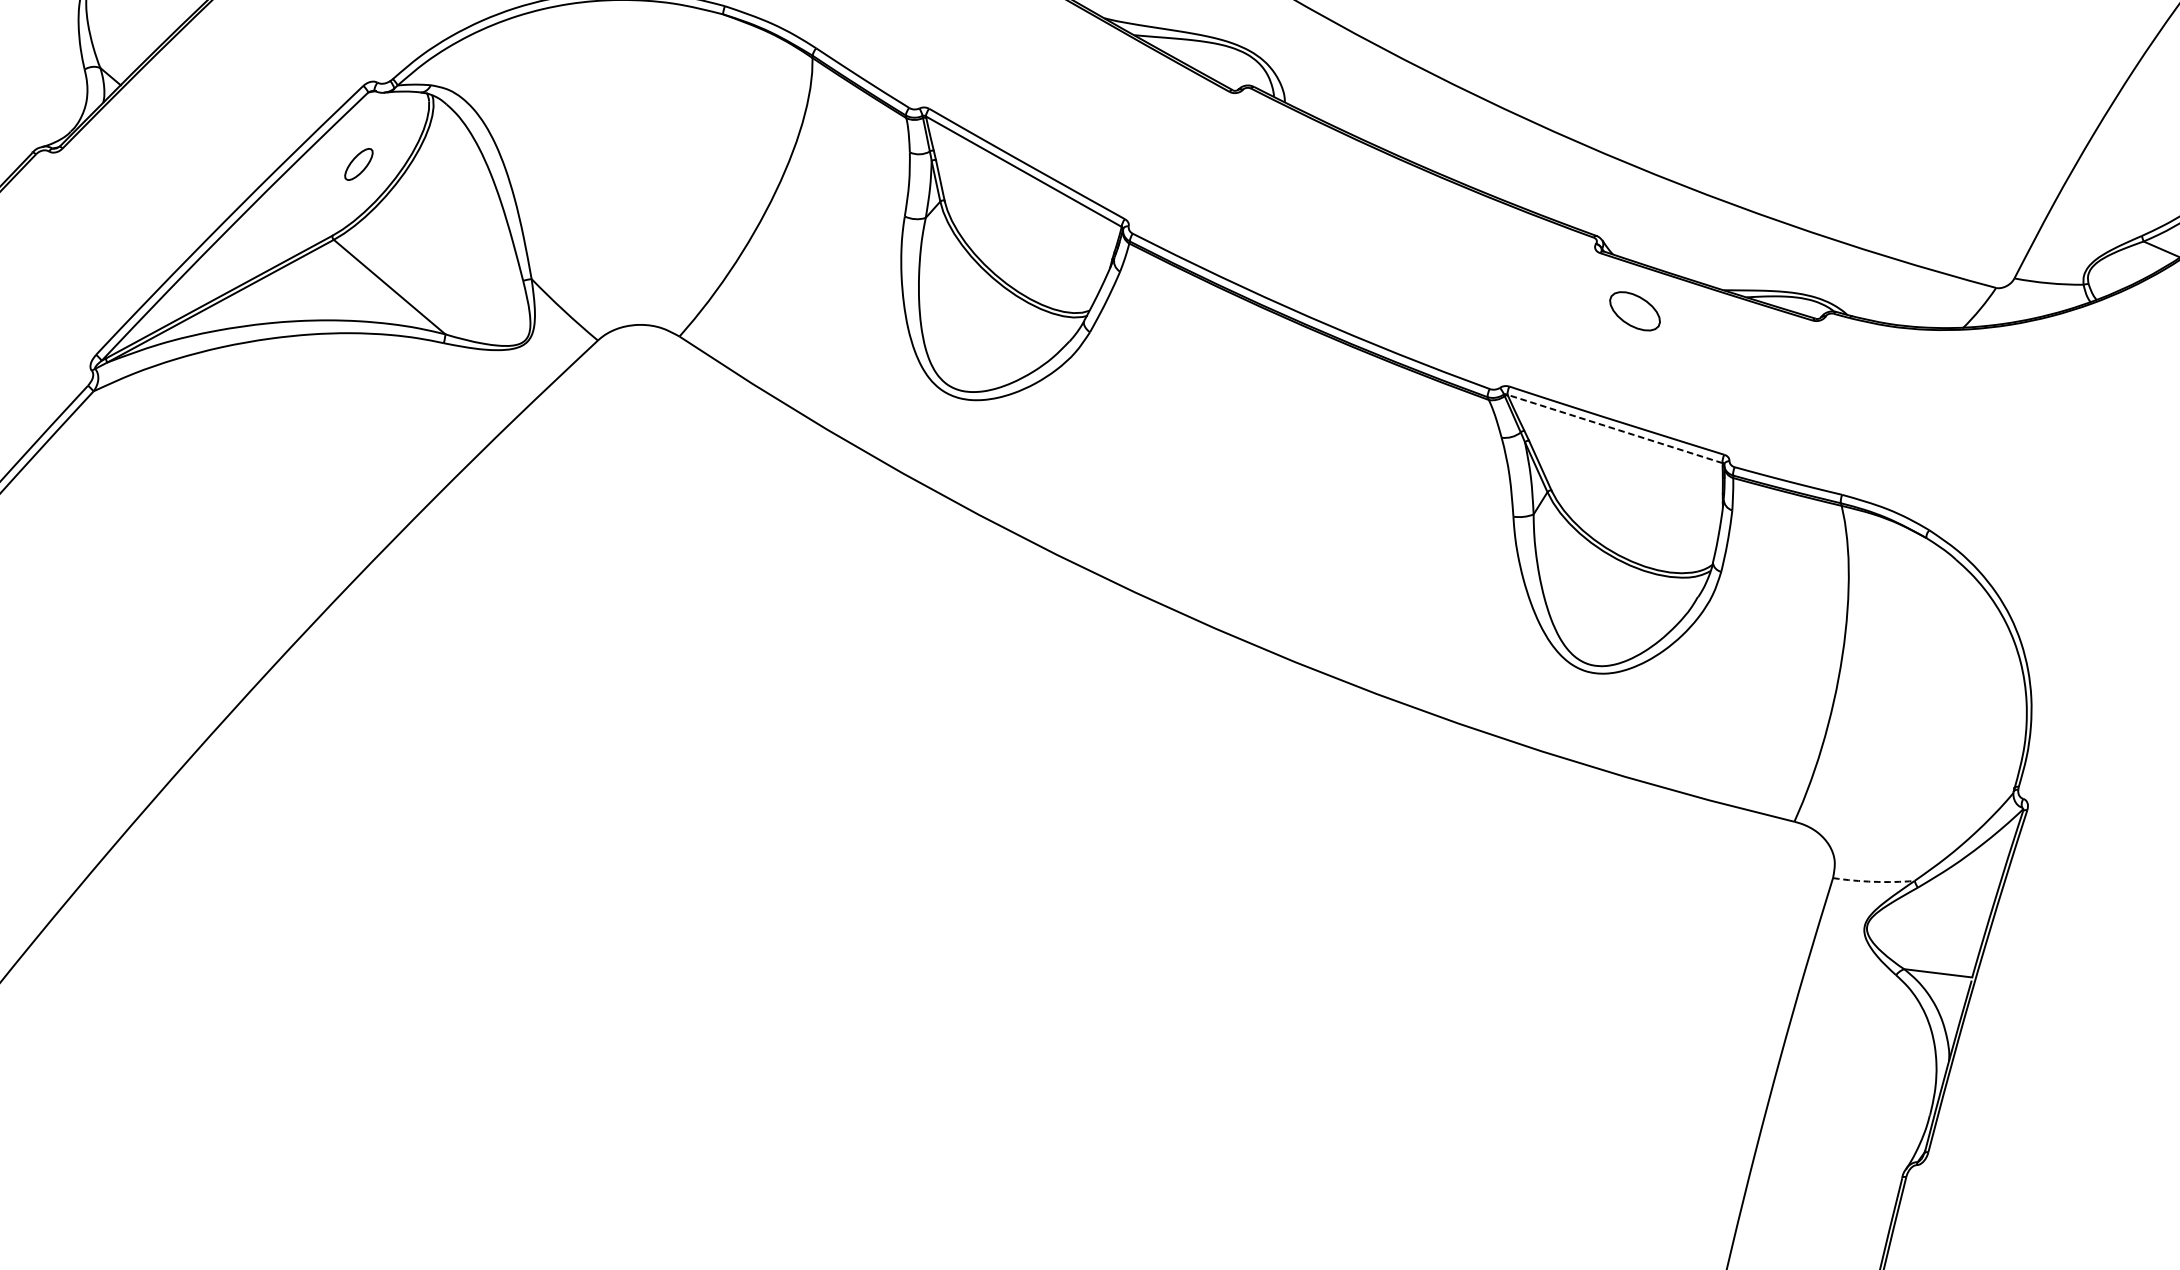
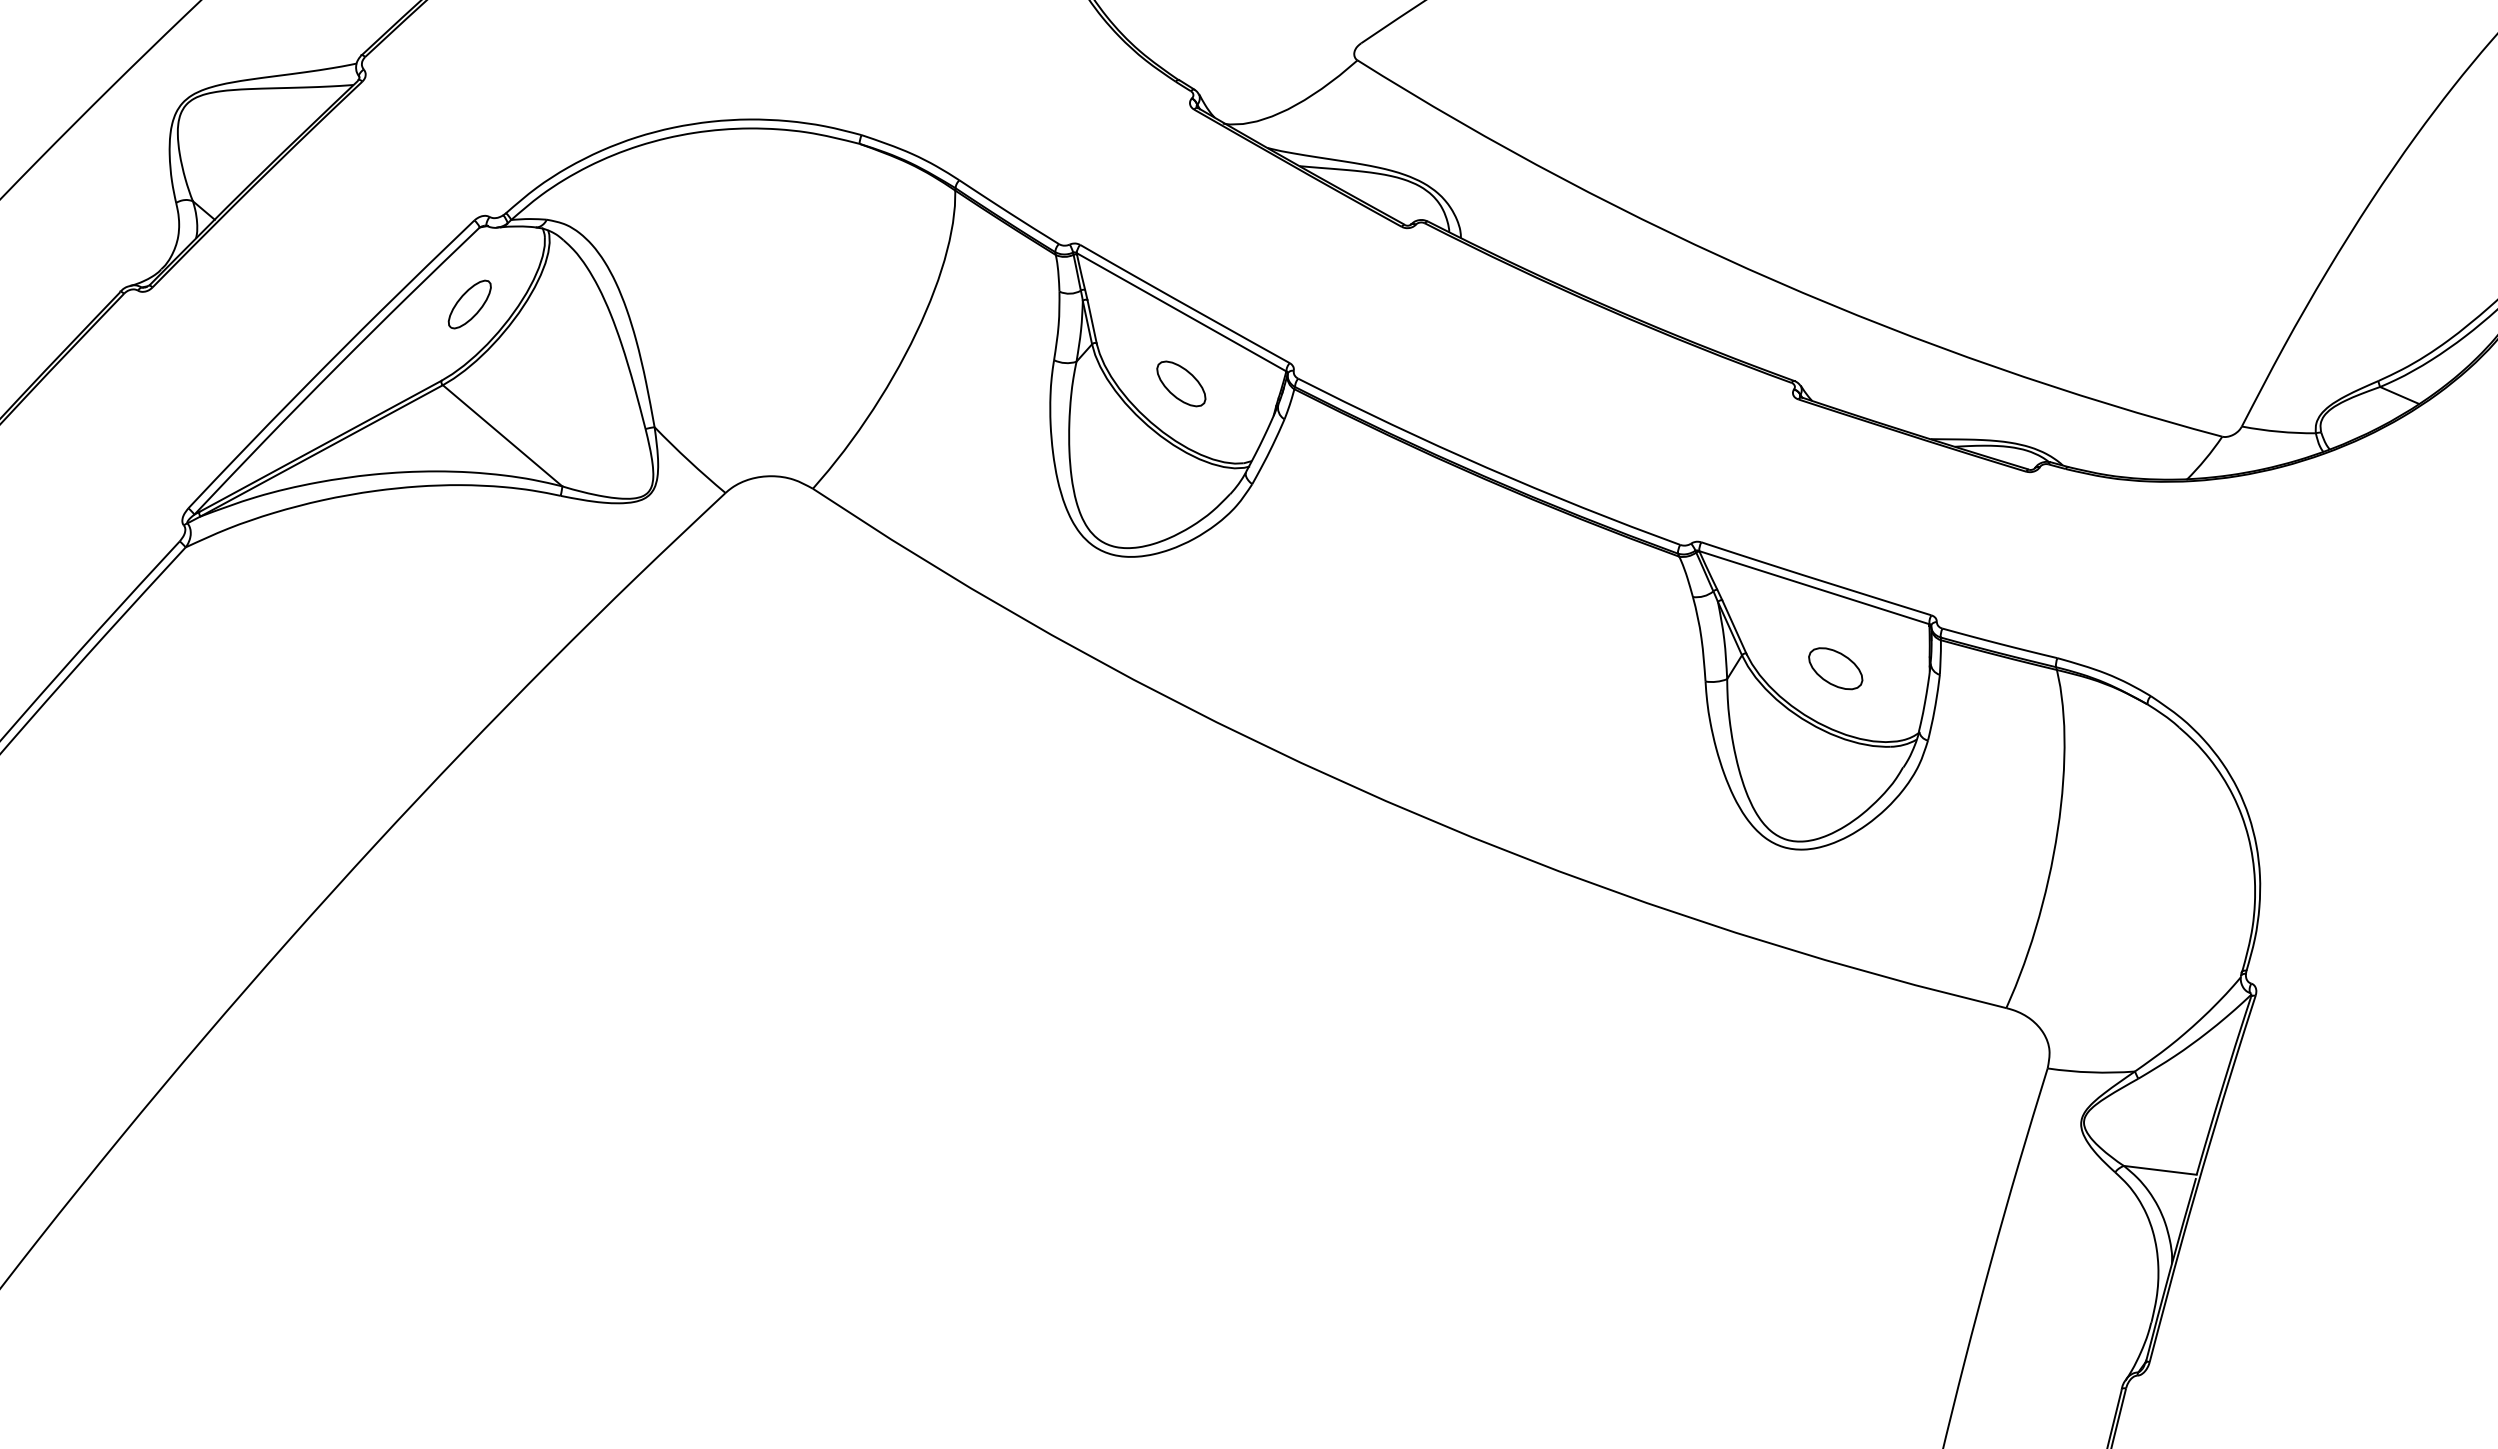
part: (358, 164) -> (469, 304), size x1.43
part: (1023, 238) -> (1181, 383), added
part: (1634, 311) -> (1835, 668), moved
line: (1615, 428) -> (1814, 587), dashed -> solid
arc: (1873, 881) -> (2091, 1072), dashed -> solid

